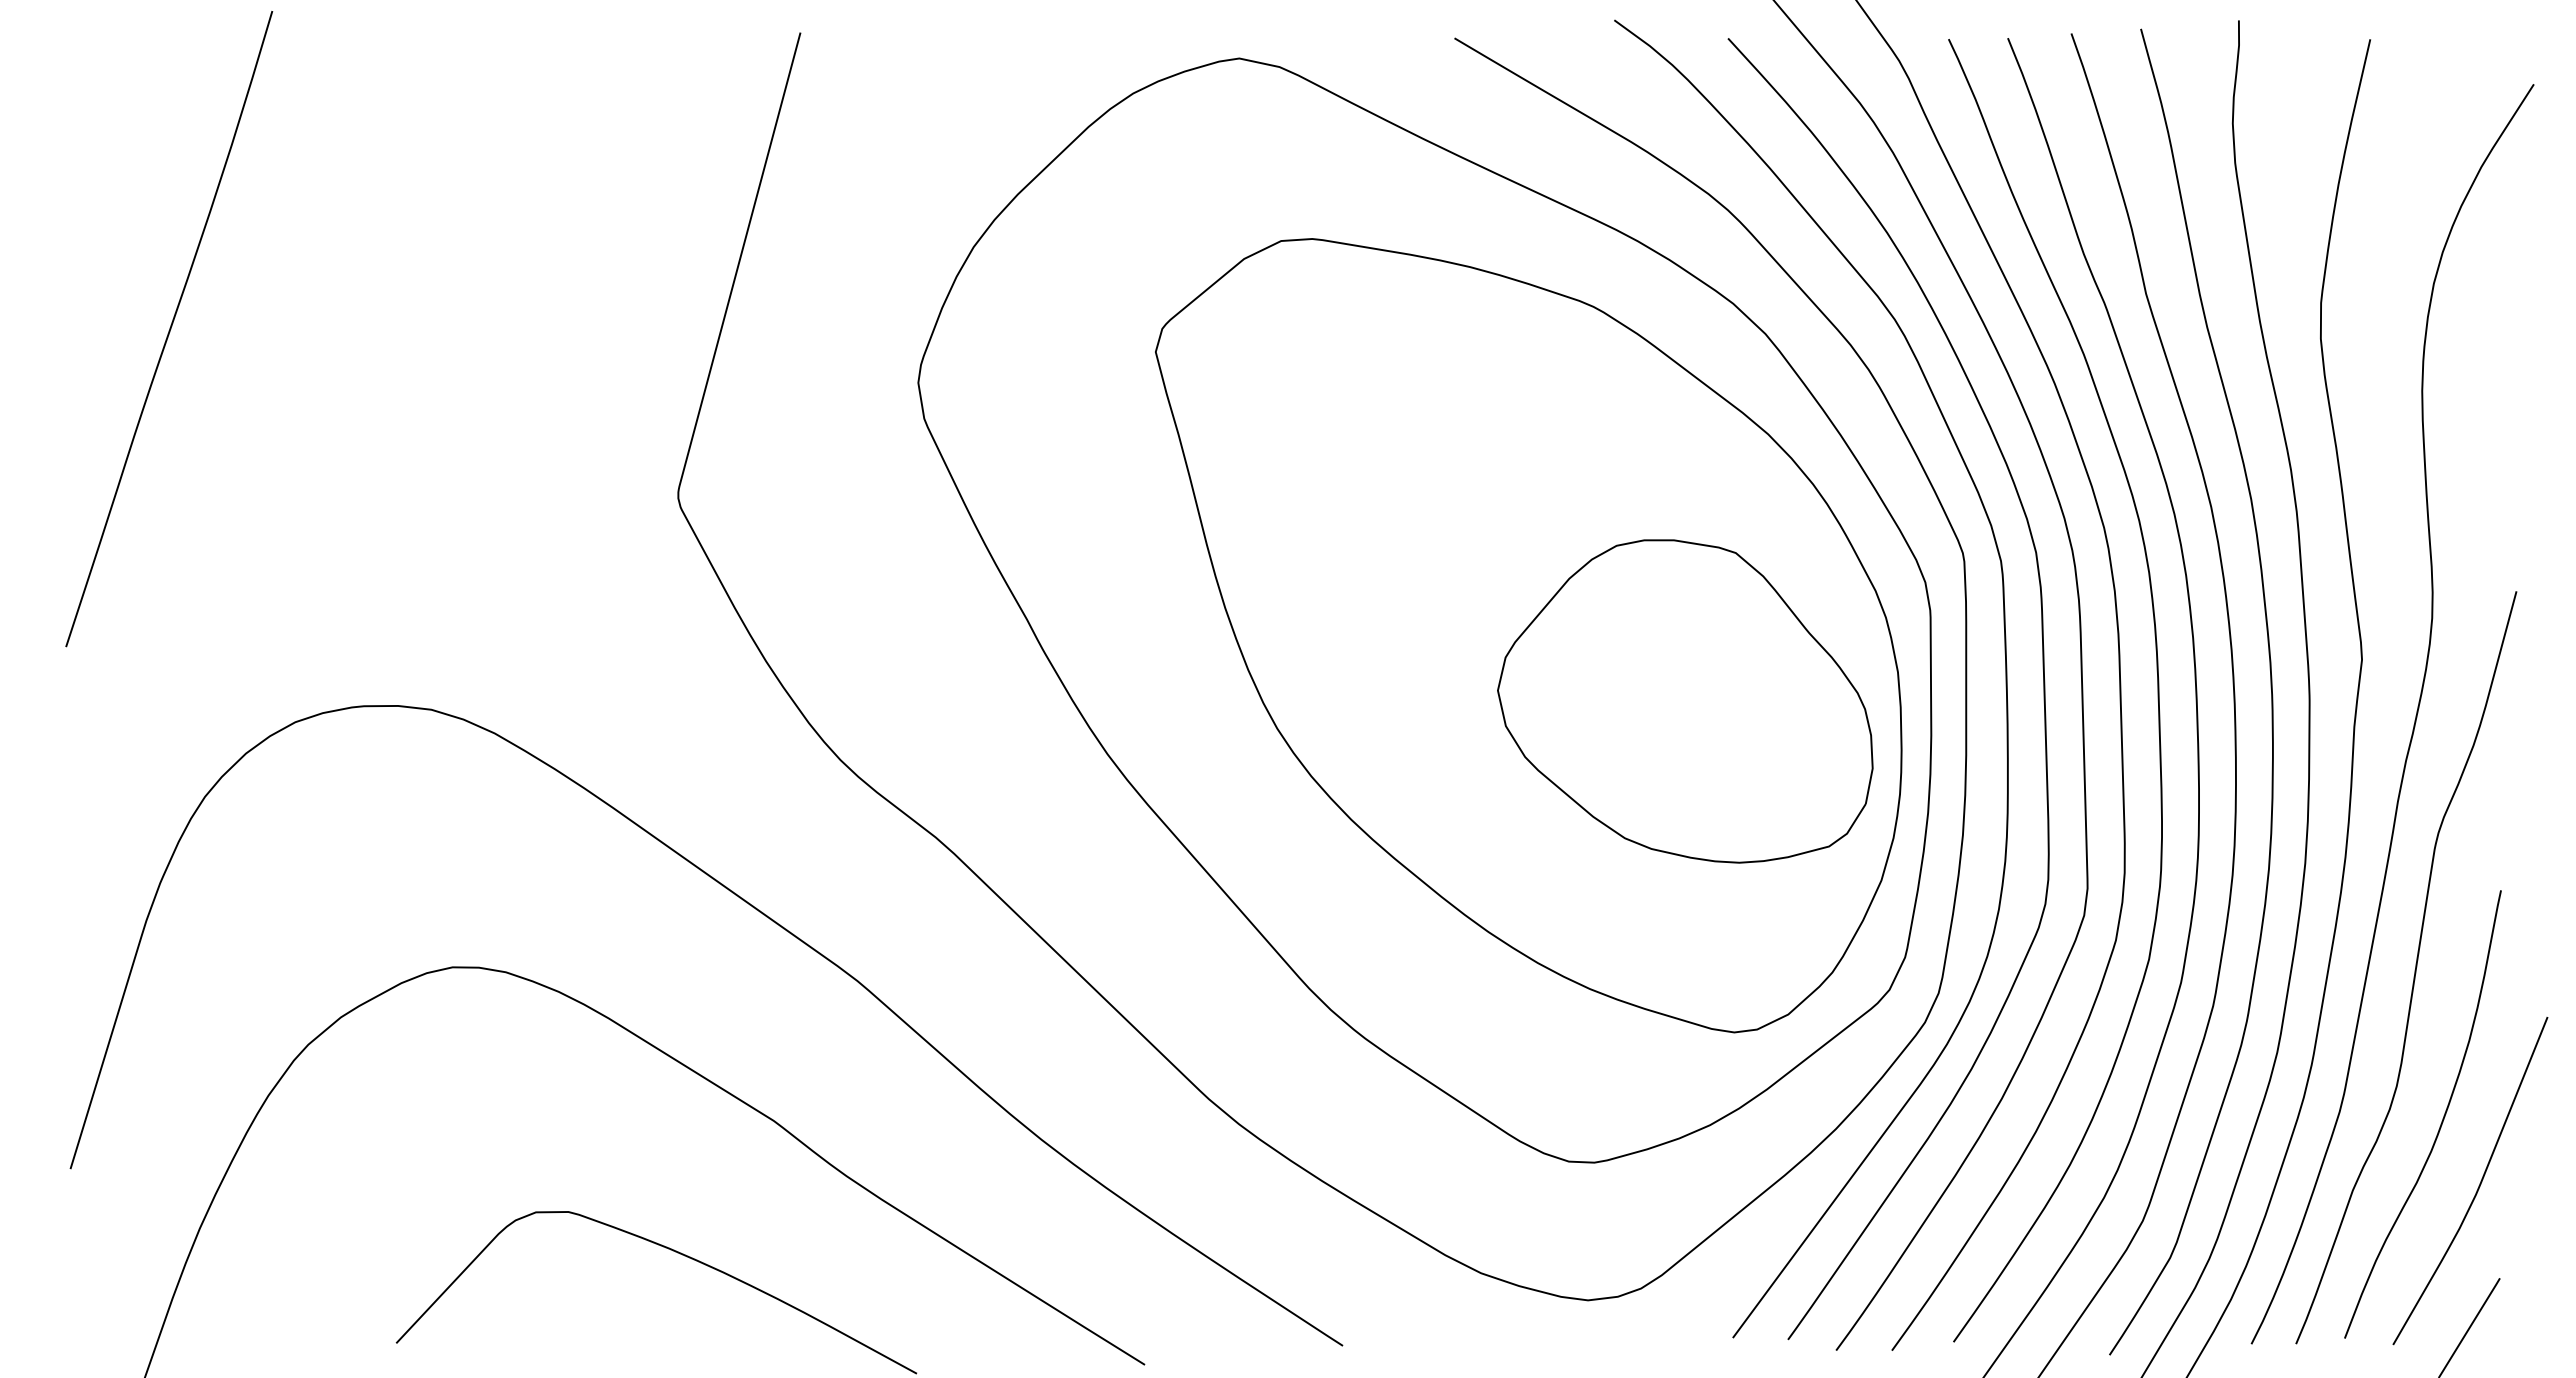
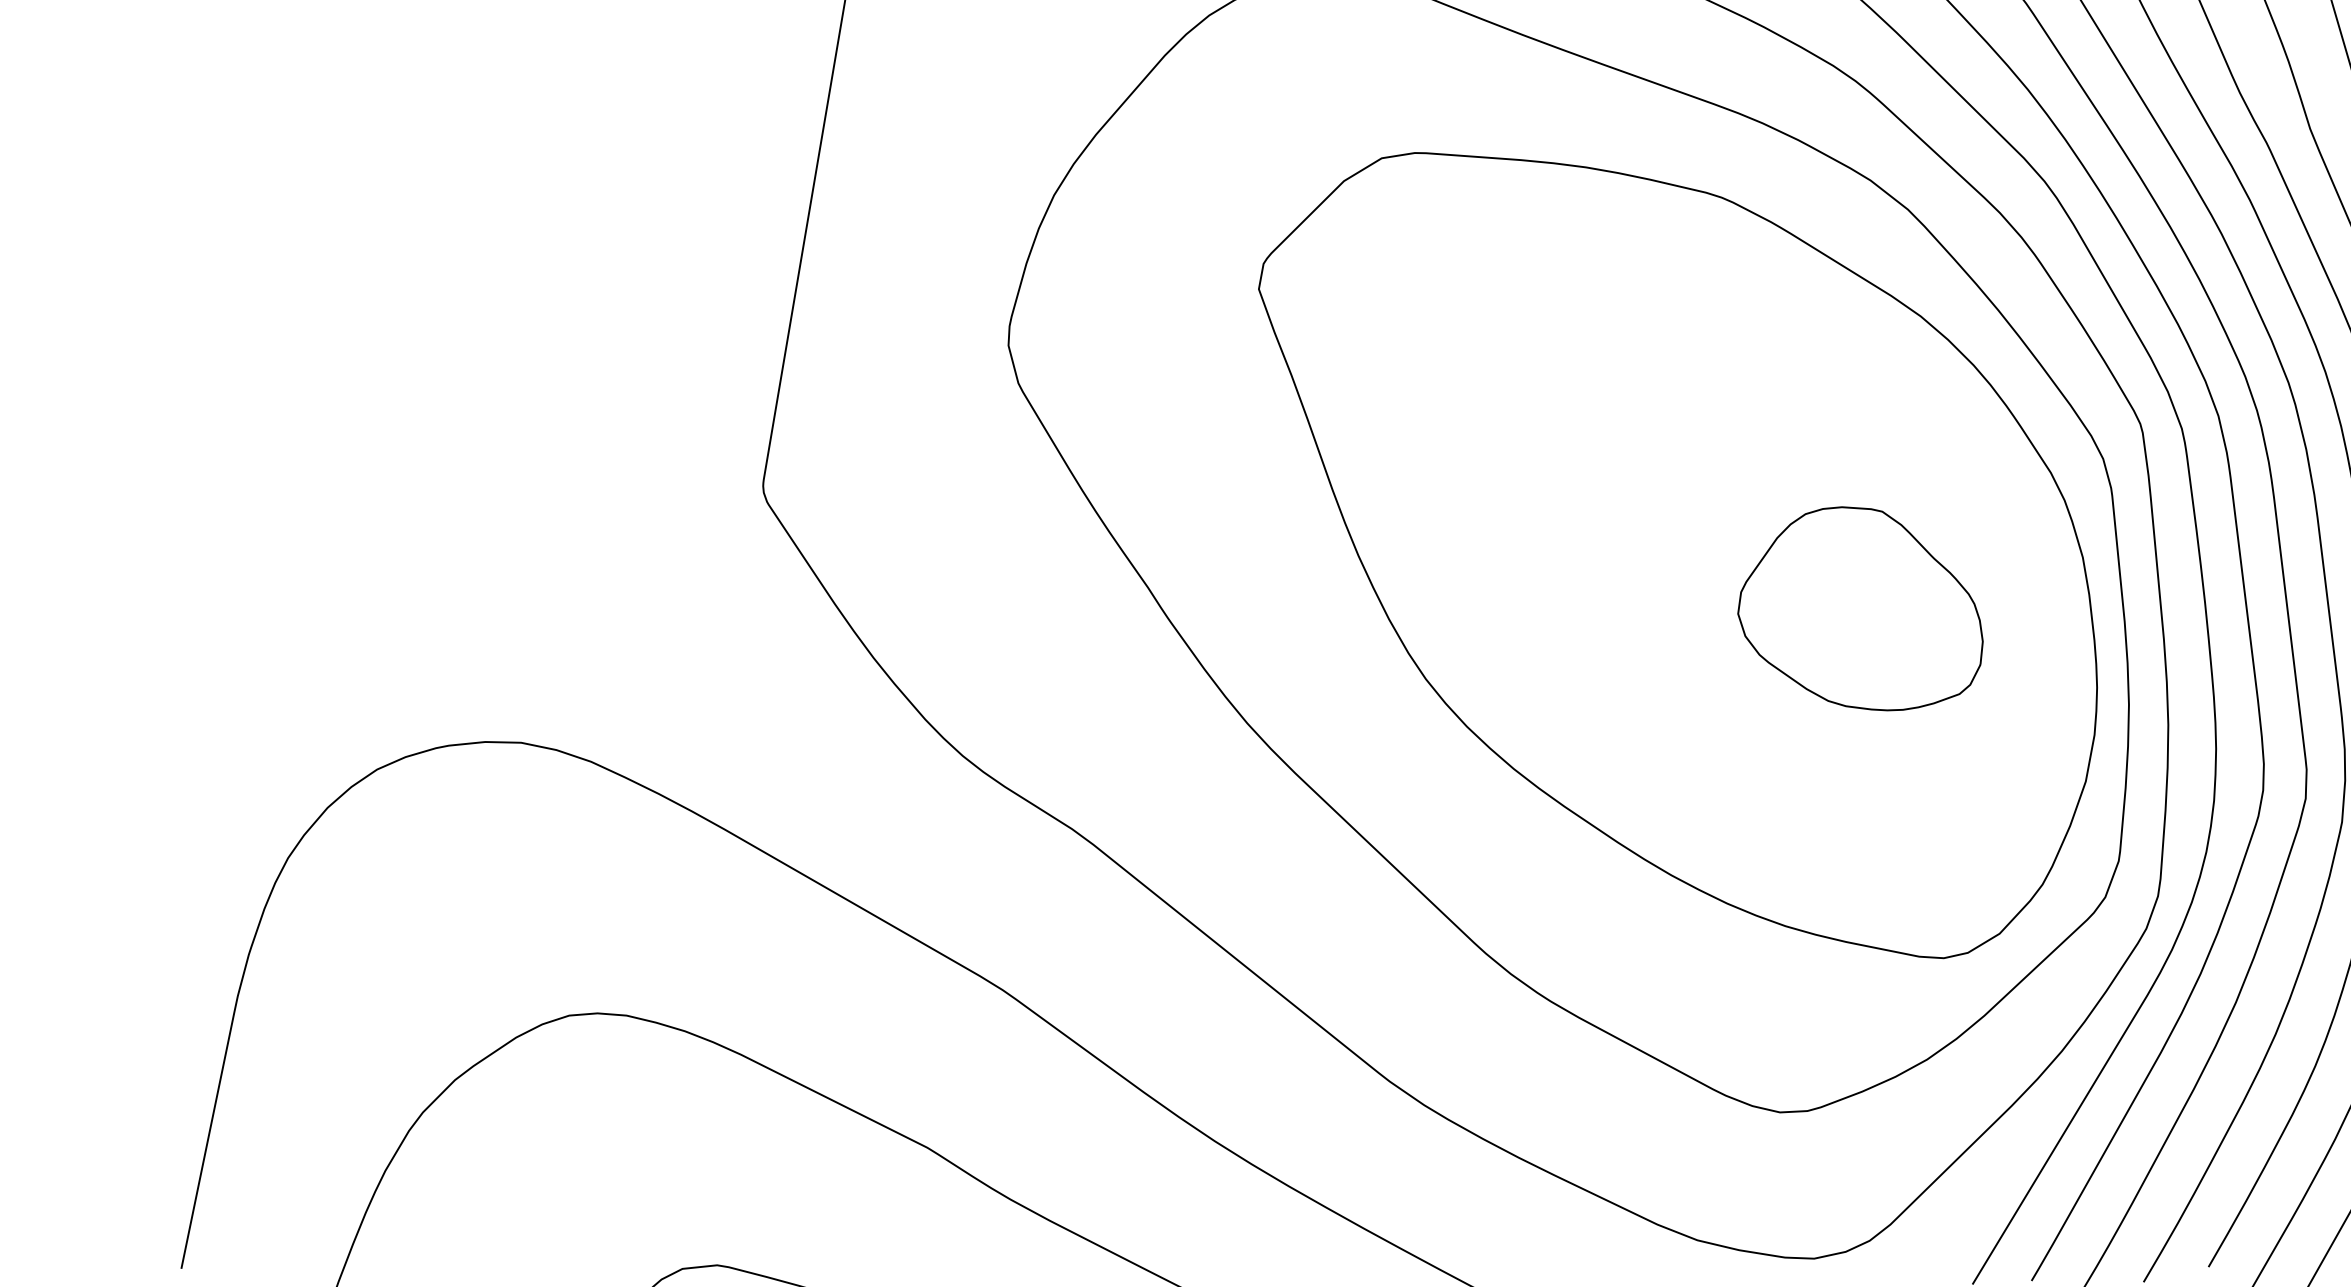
curve: (169, 329) -> (203, 362), removed
part: (1685, 701) -> (1858, 609), size x0.6

